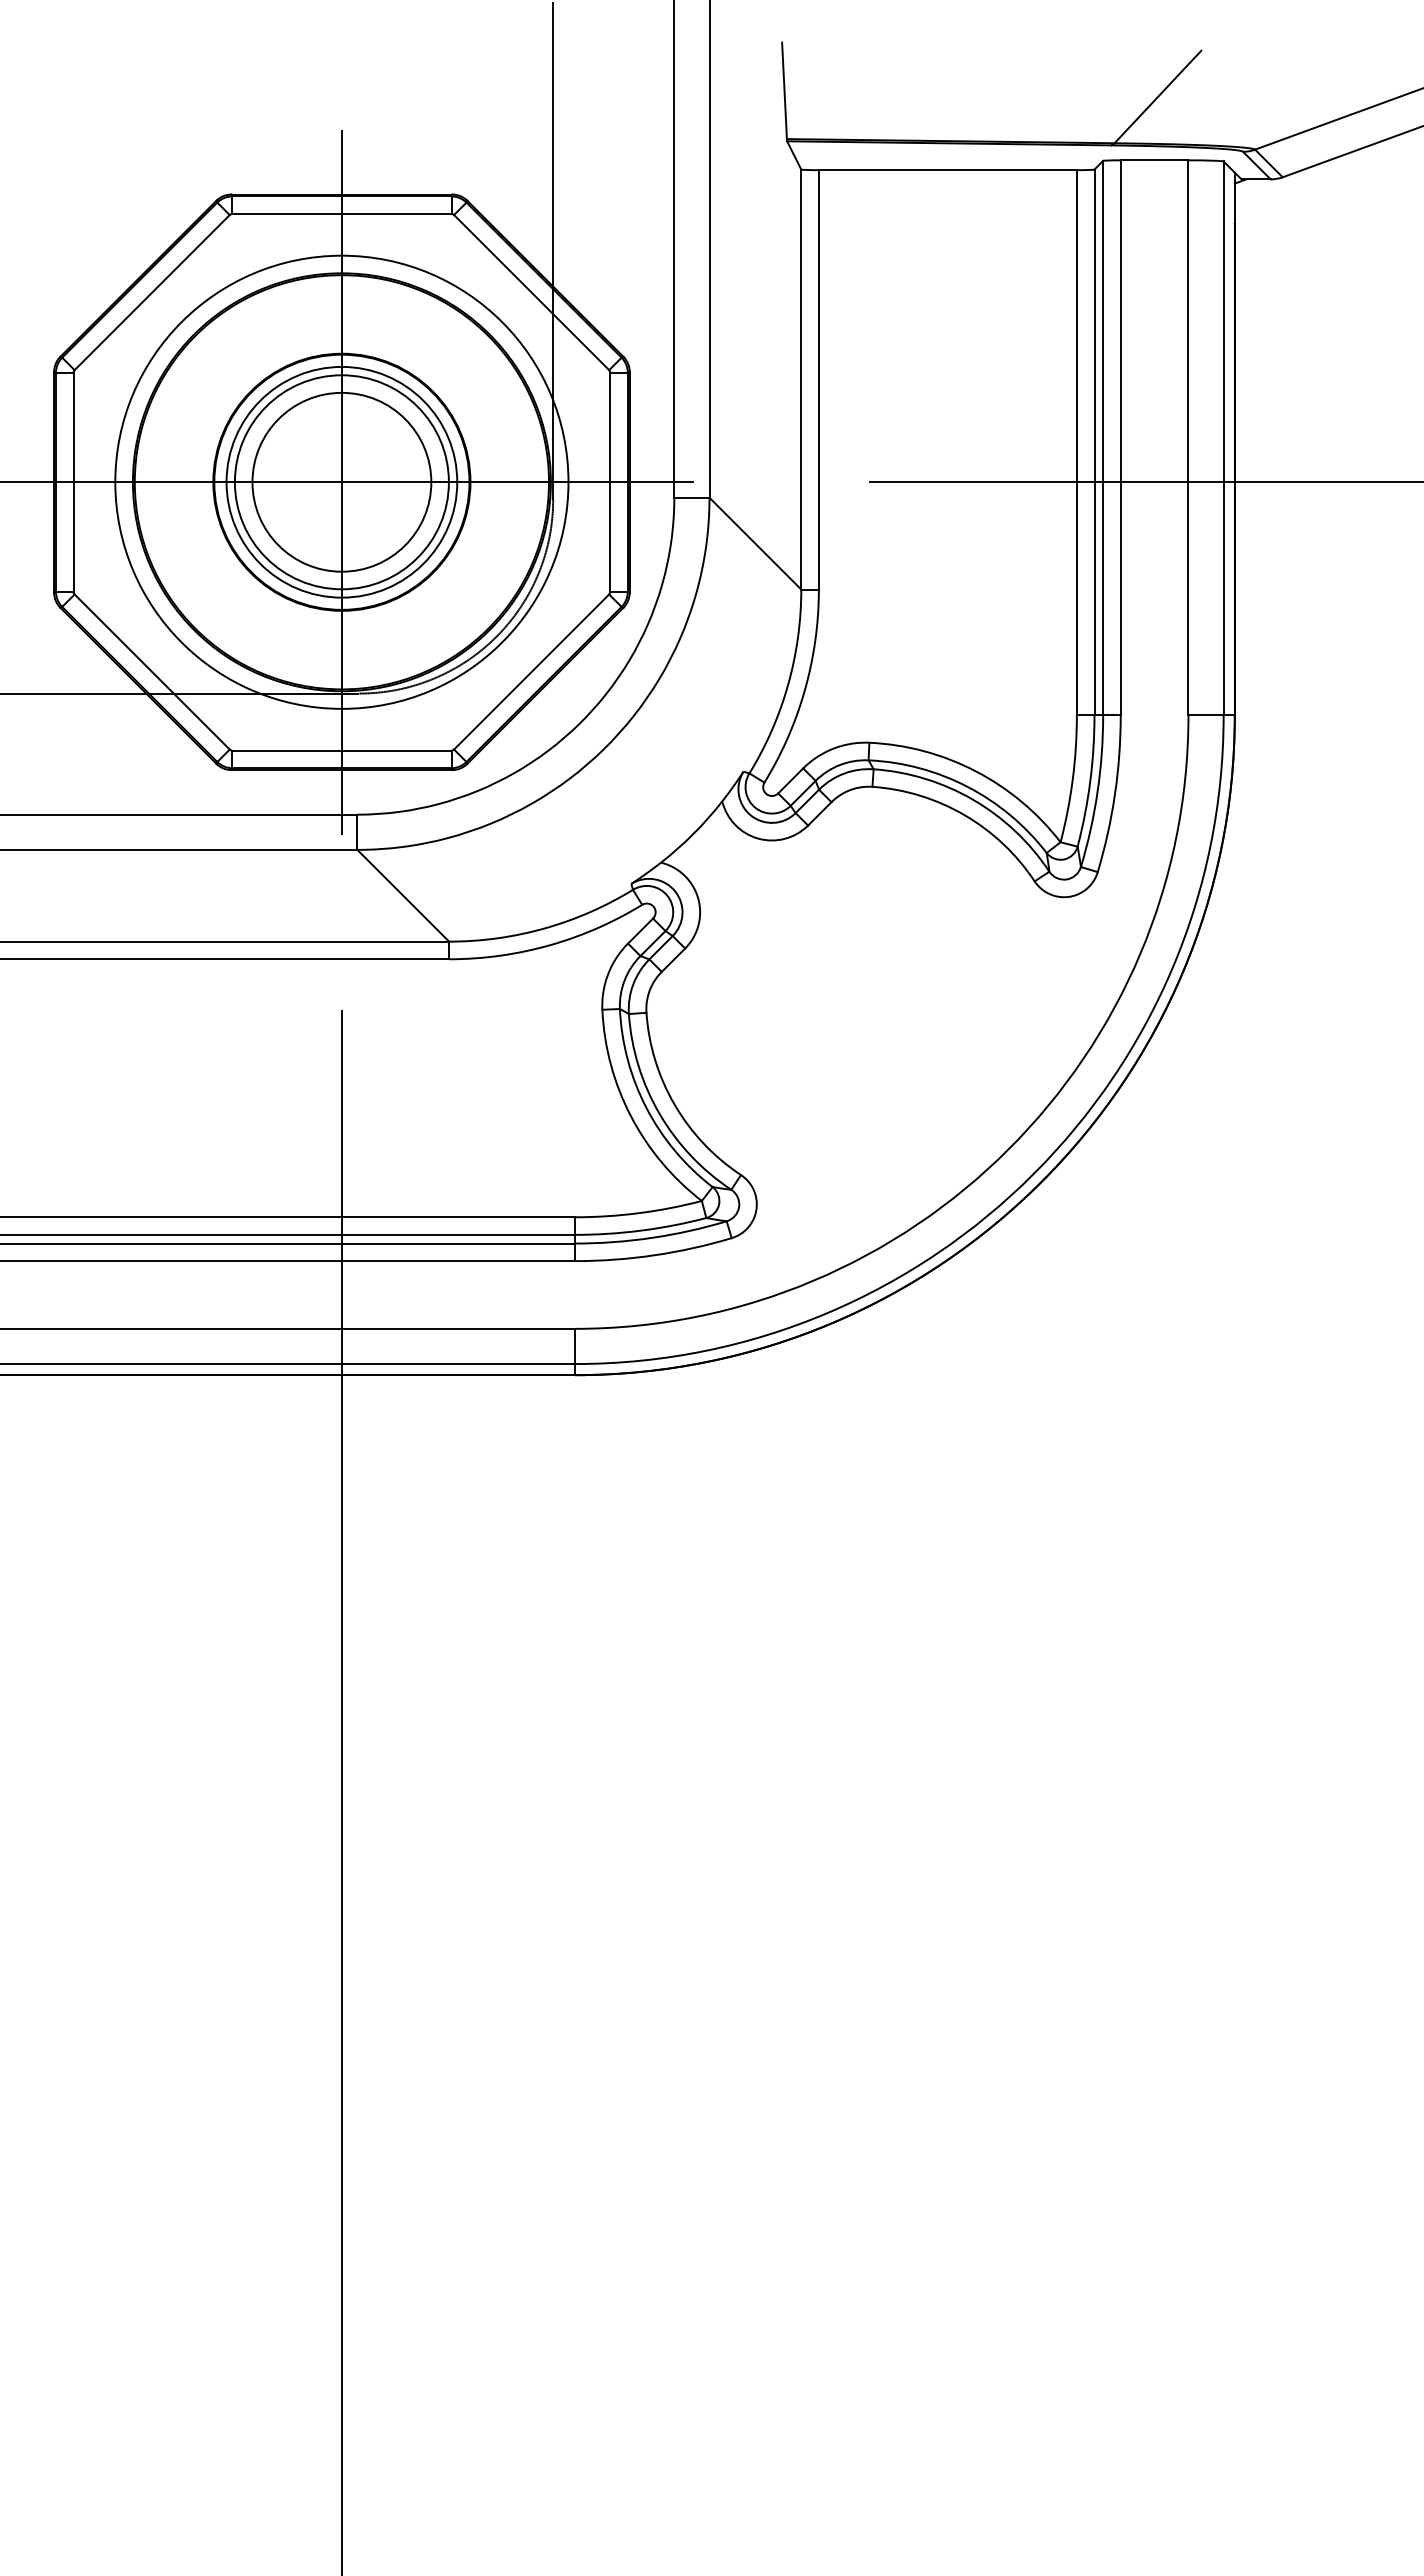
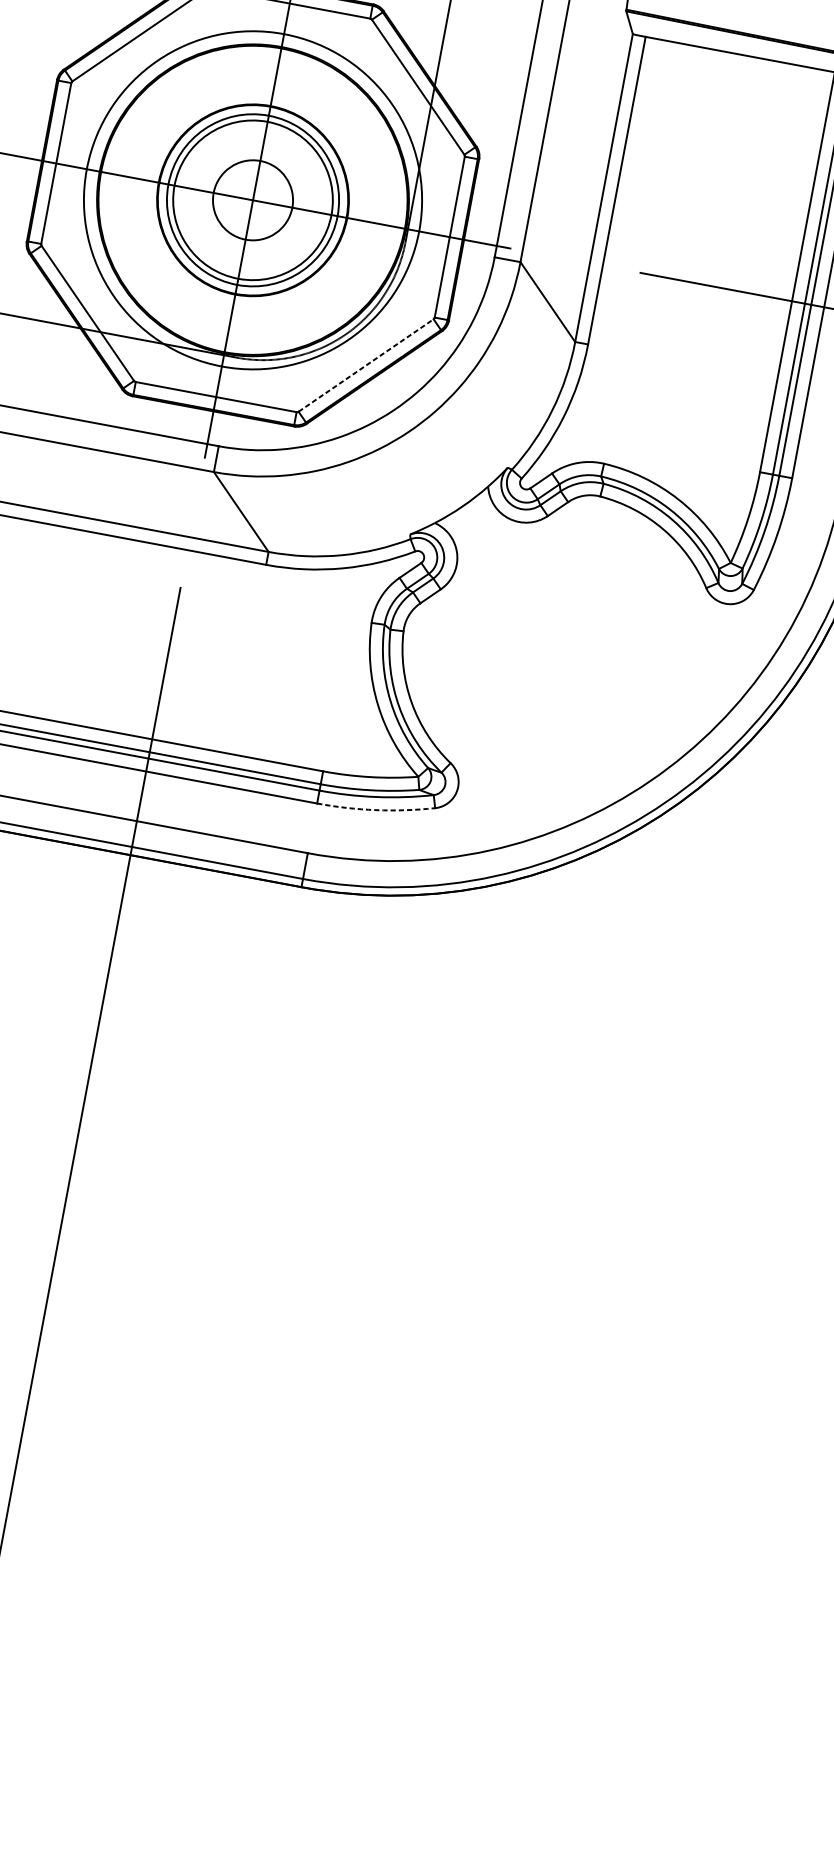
circle: (341, 481) -> (252, 199), size x0.6
line: (531, 672) -> (365, 365), solid -> dashed
arc: (654, 1255) -> (376, 810), solid -> dashed

